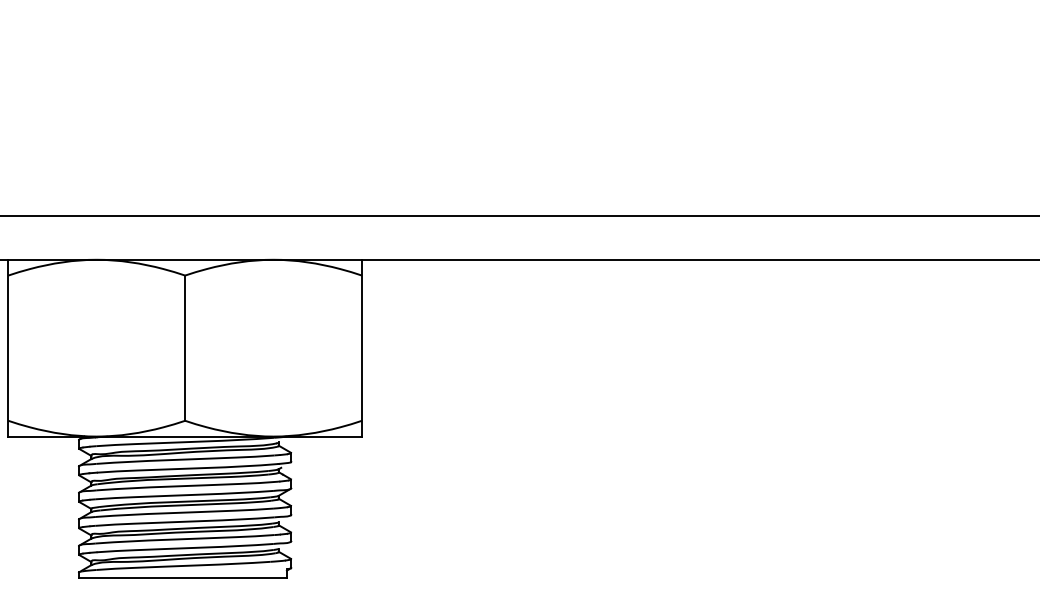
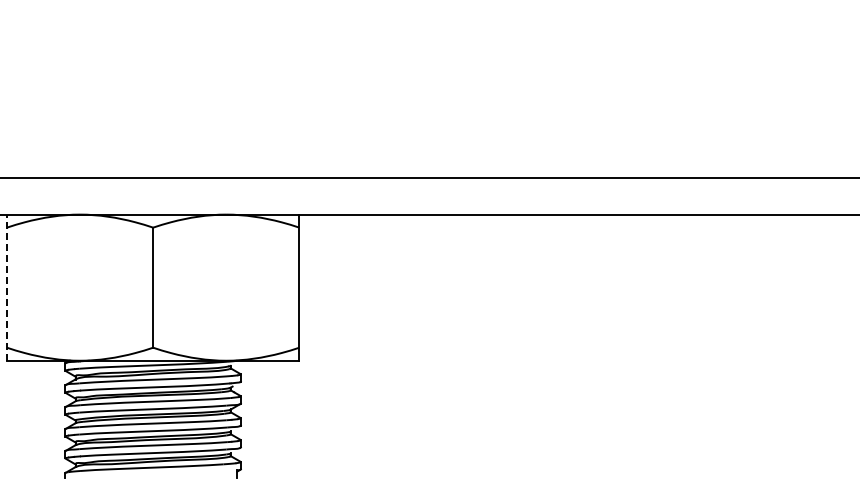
line: (8, 347) -> (7, 287), solid -> dashed
line: (183, 577) -> (151, 477), removed

